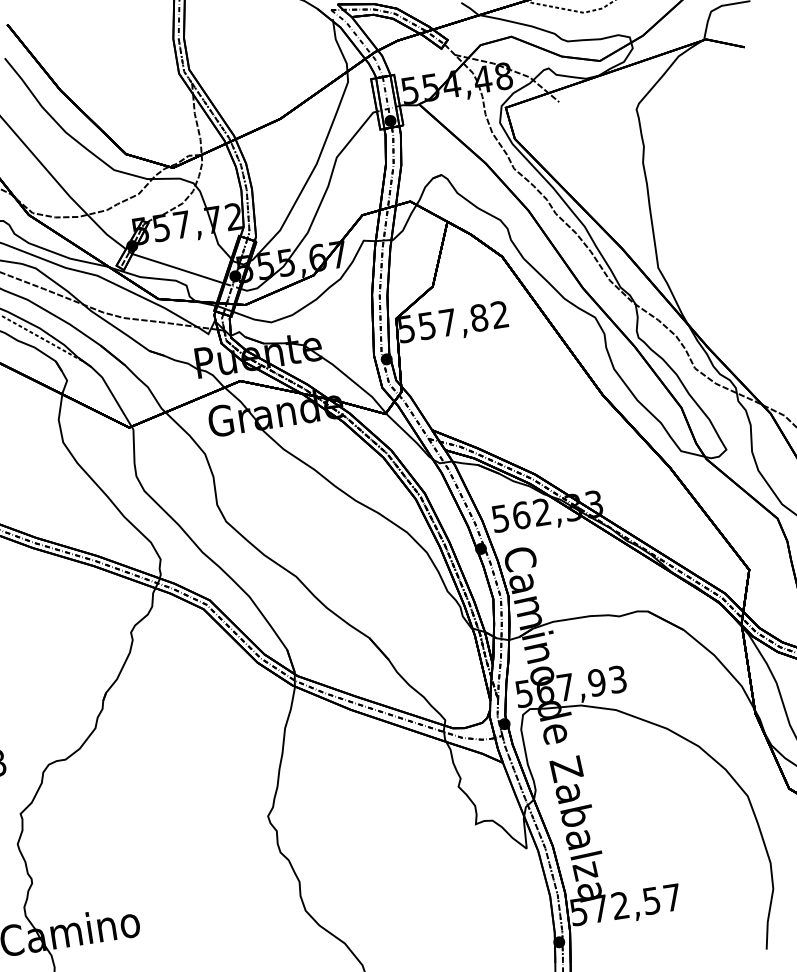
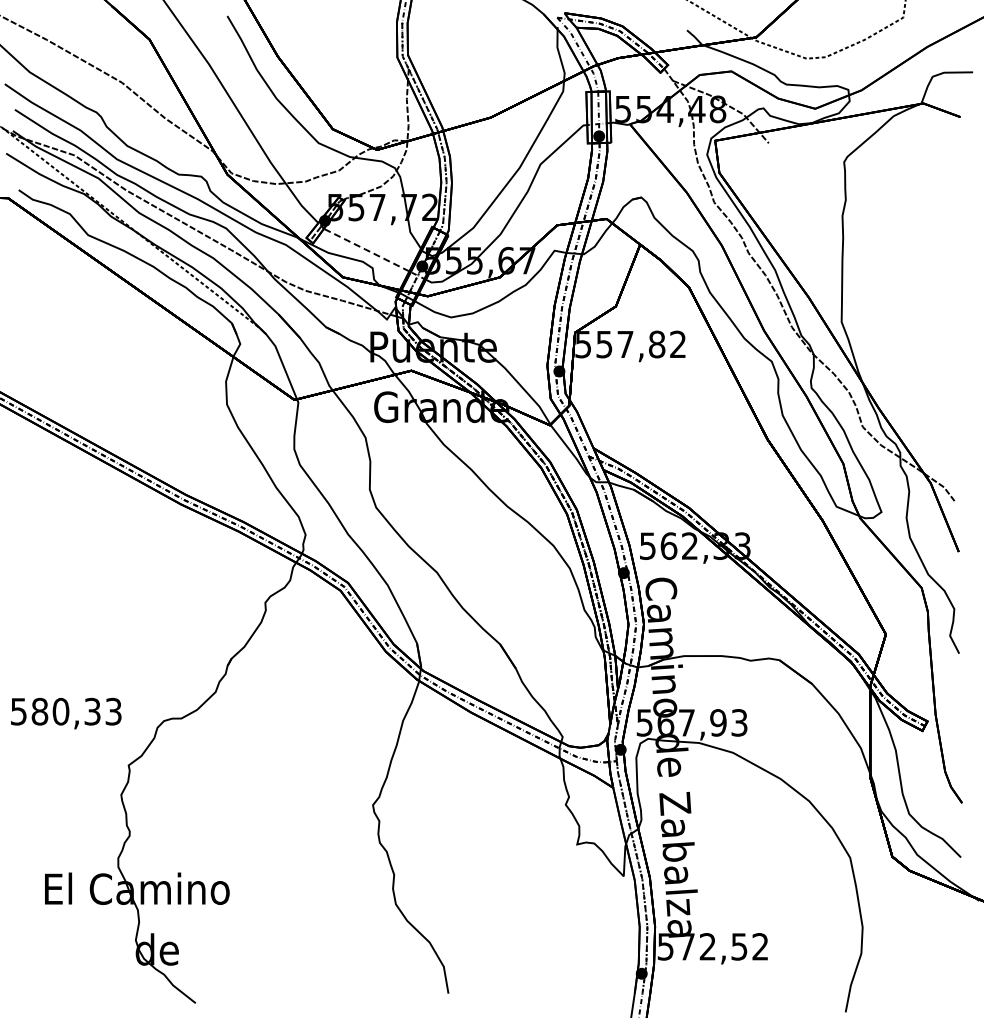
line: (177, 267) -> (366, 249), solid -> dashed
text: (672, 897) -> (760, 946), 572,57 -> 572,52

